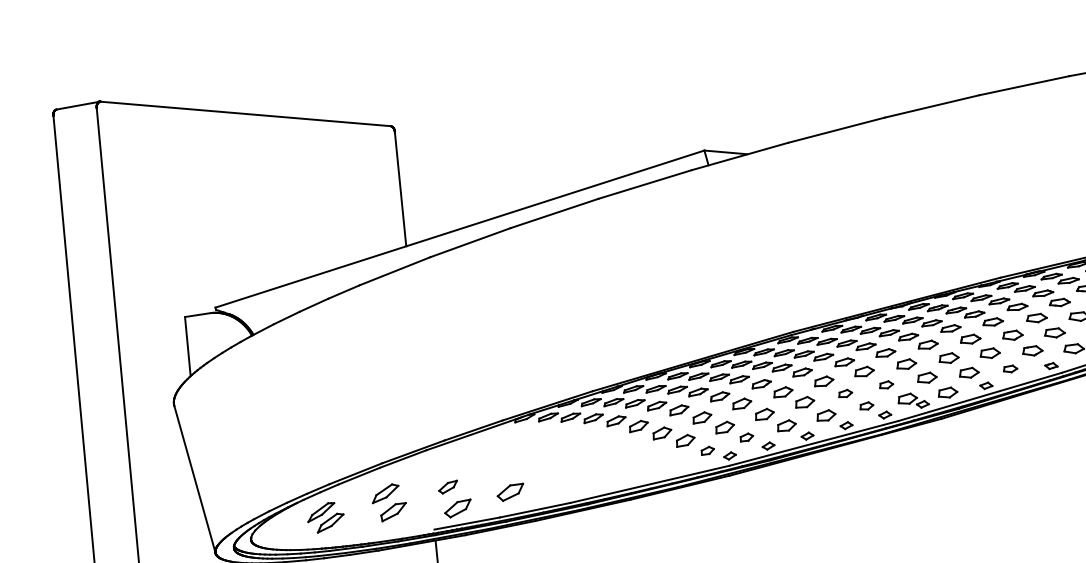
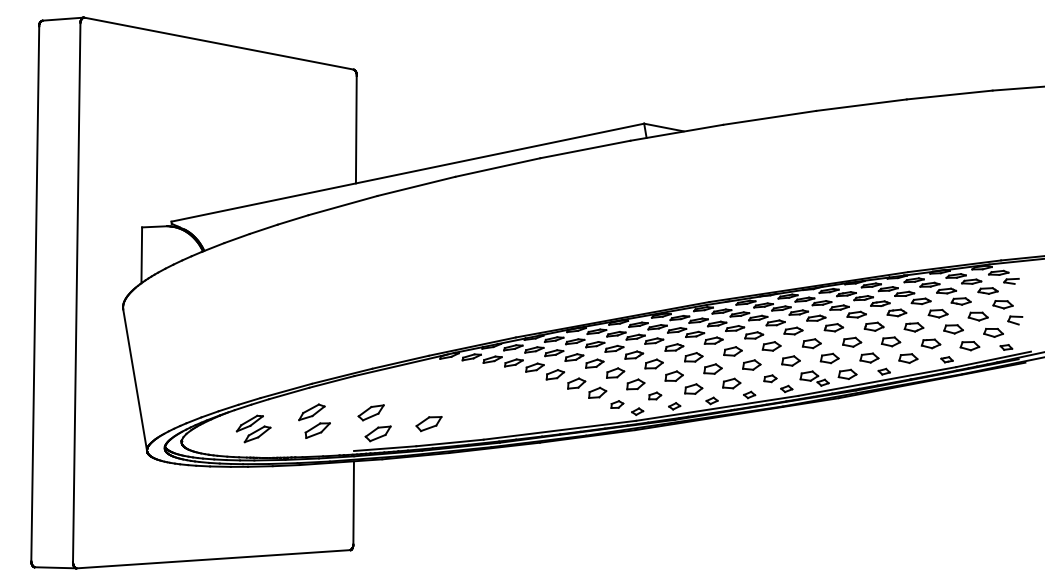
part: (1010, 369) -> (908, 358), size x1.43
part: (885, 384) -> (790, 360), size x1.43
part: (845, 393) -> (751, 364), size x1.43
part: (447, 487) -> (370, 412), size x1.43

